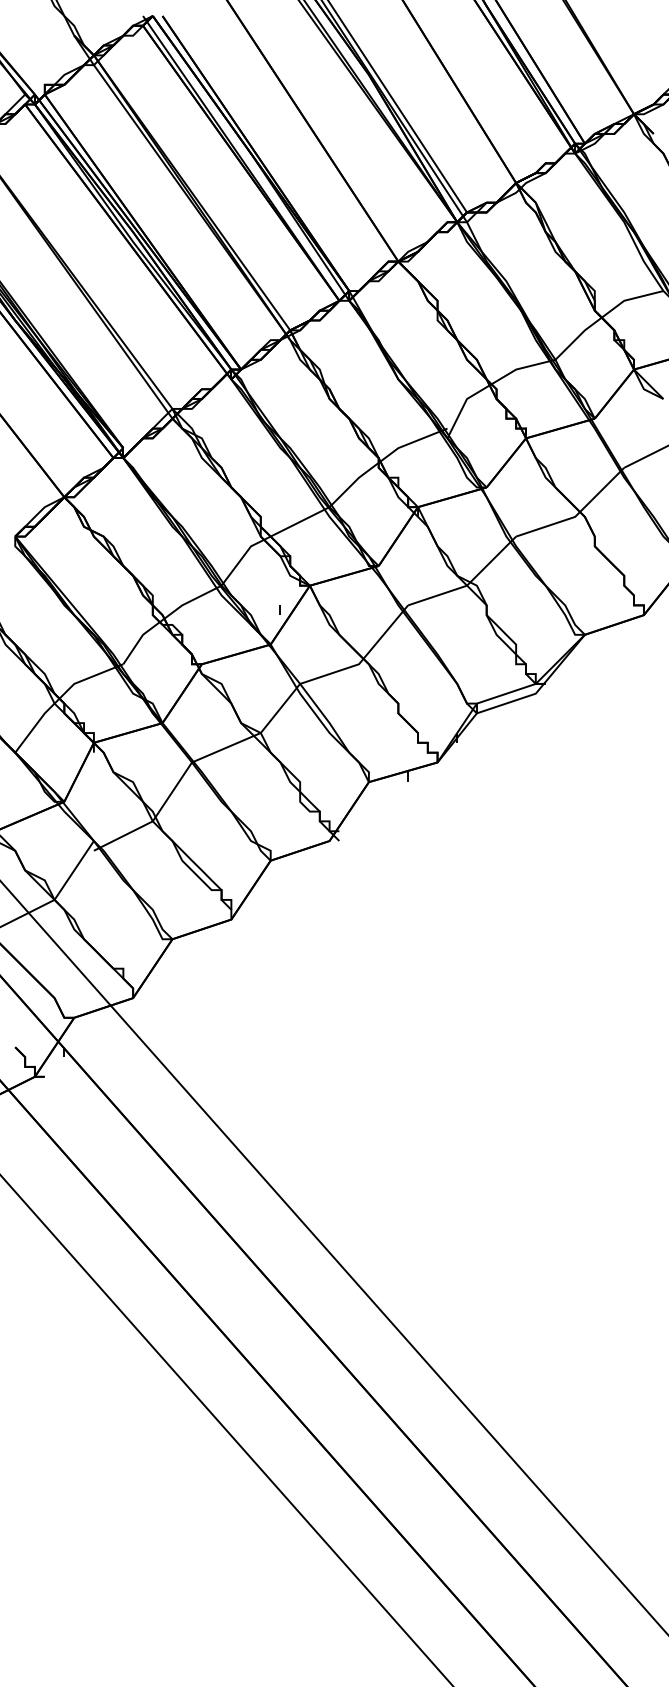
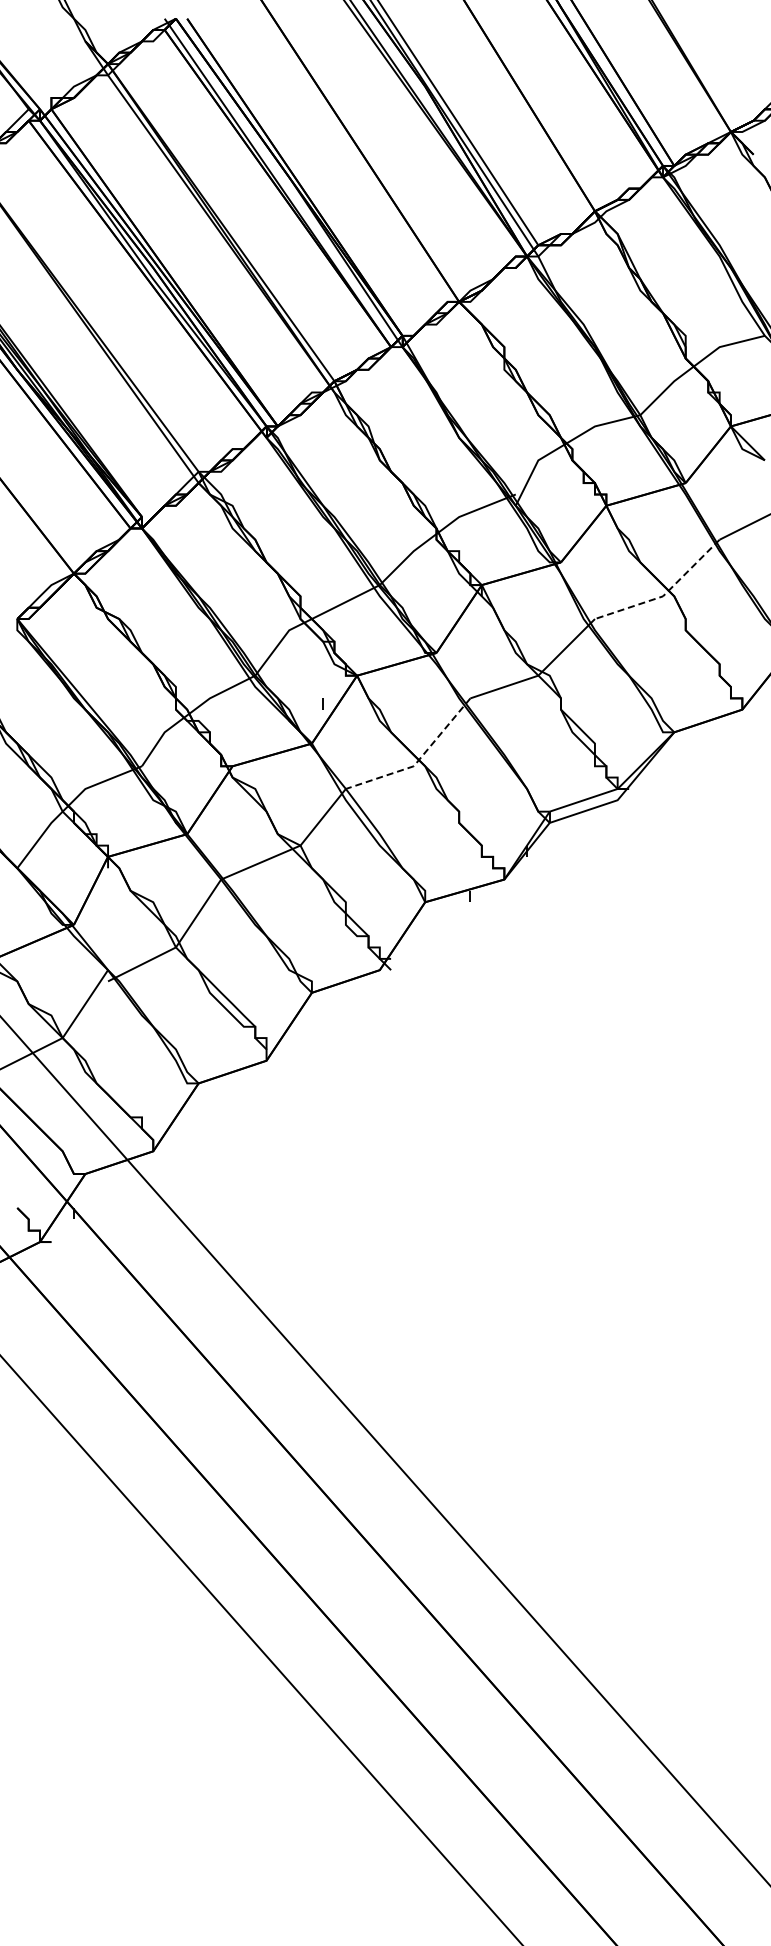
line: (577, 514) -> (665, 593), solid -> dashed
line: (363, 659) -> (418, 760), solid -> dashed

